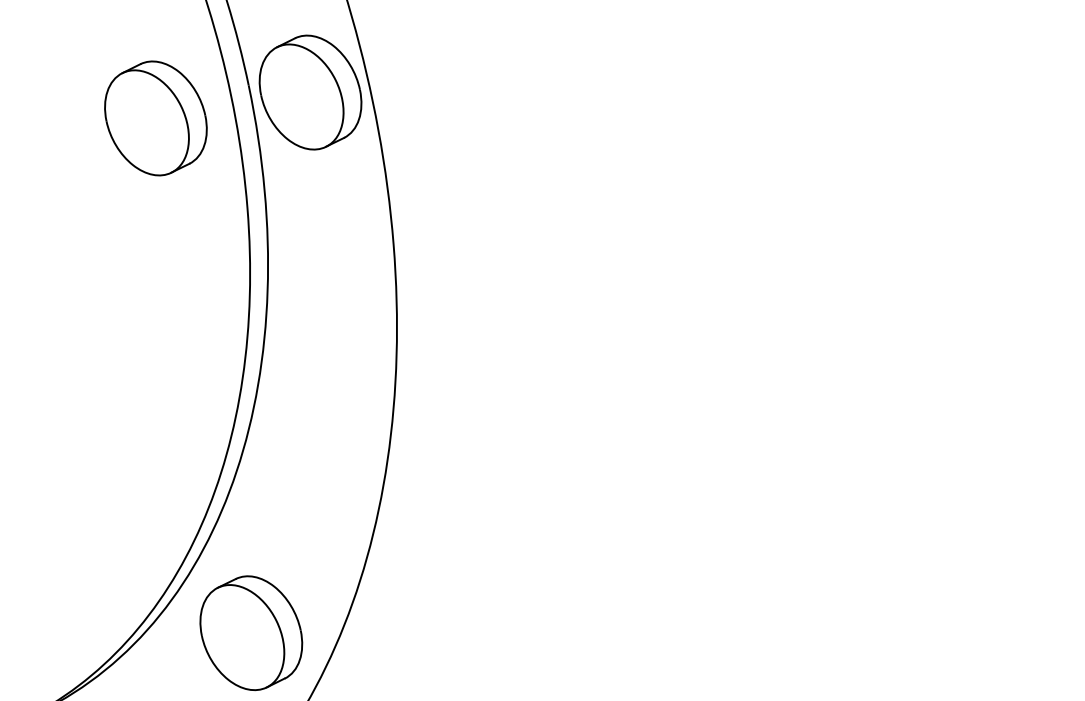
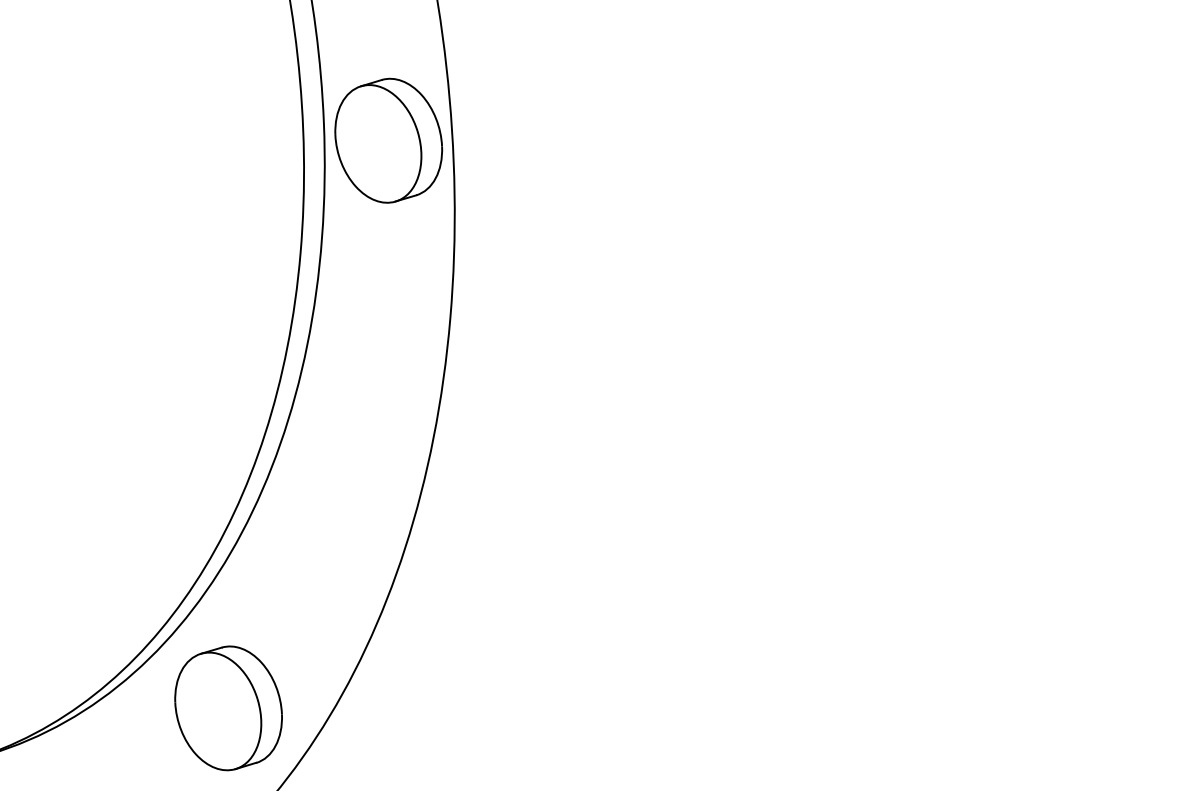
part: (155, 118) -> (218, 140), removed

